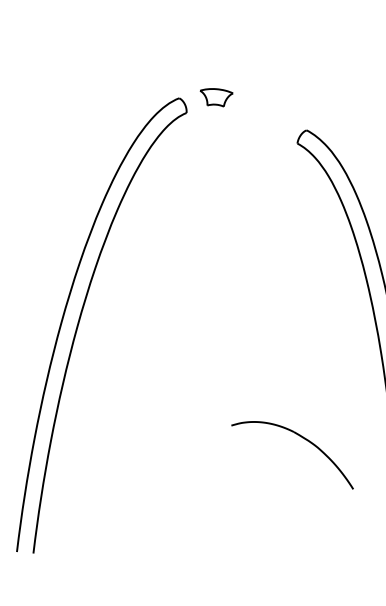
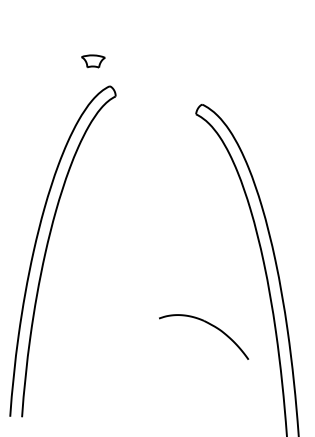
part: (216, 97) -> (93, 61), moved

